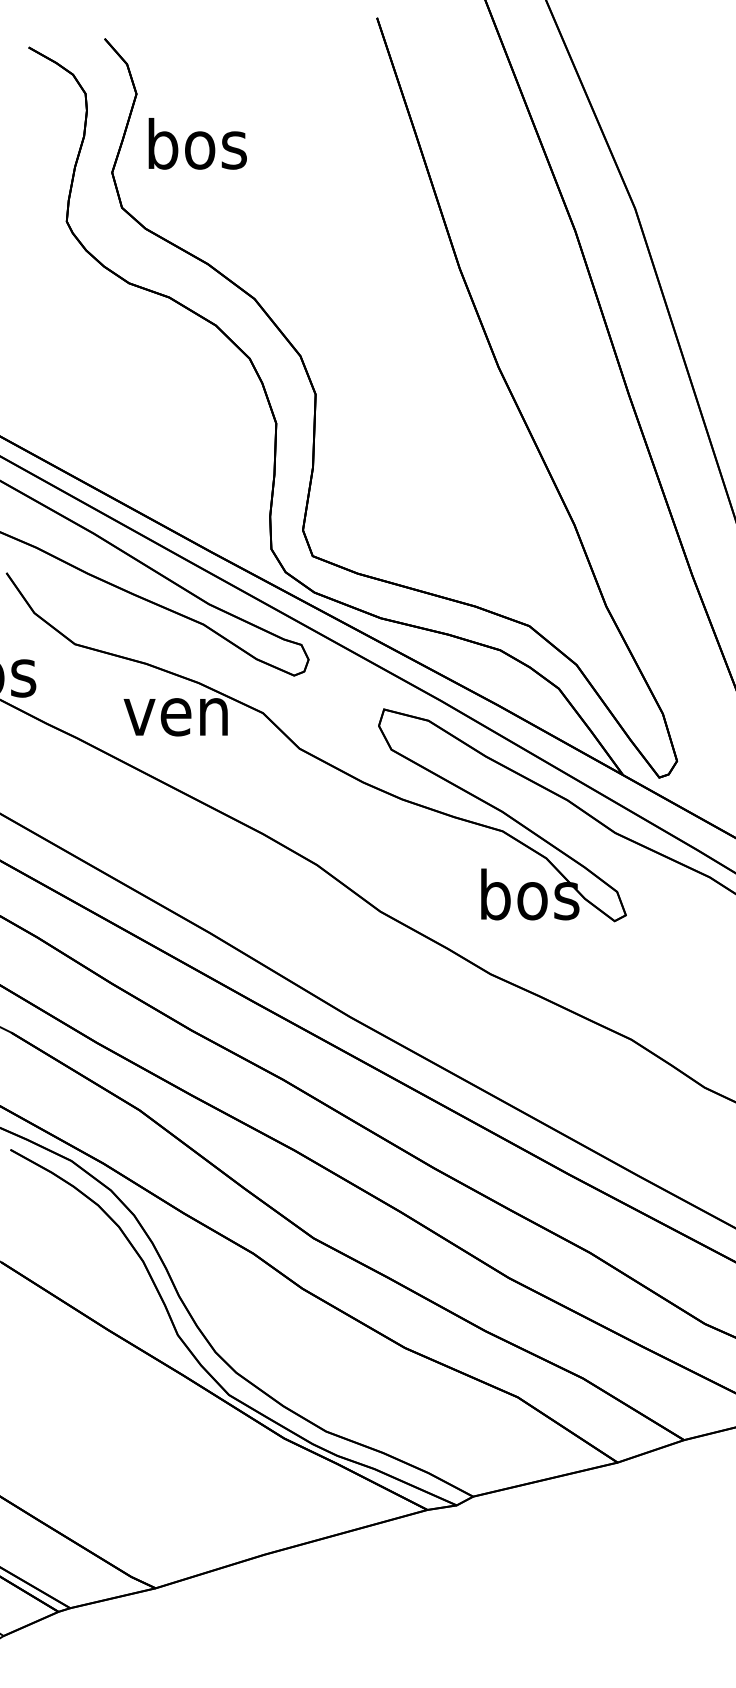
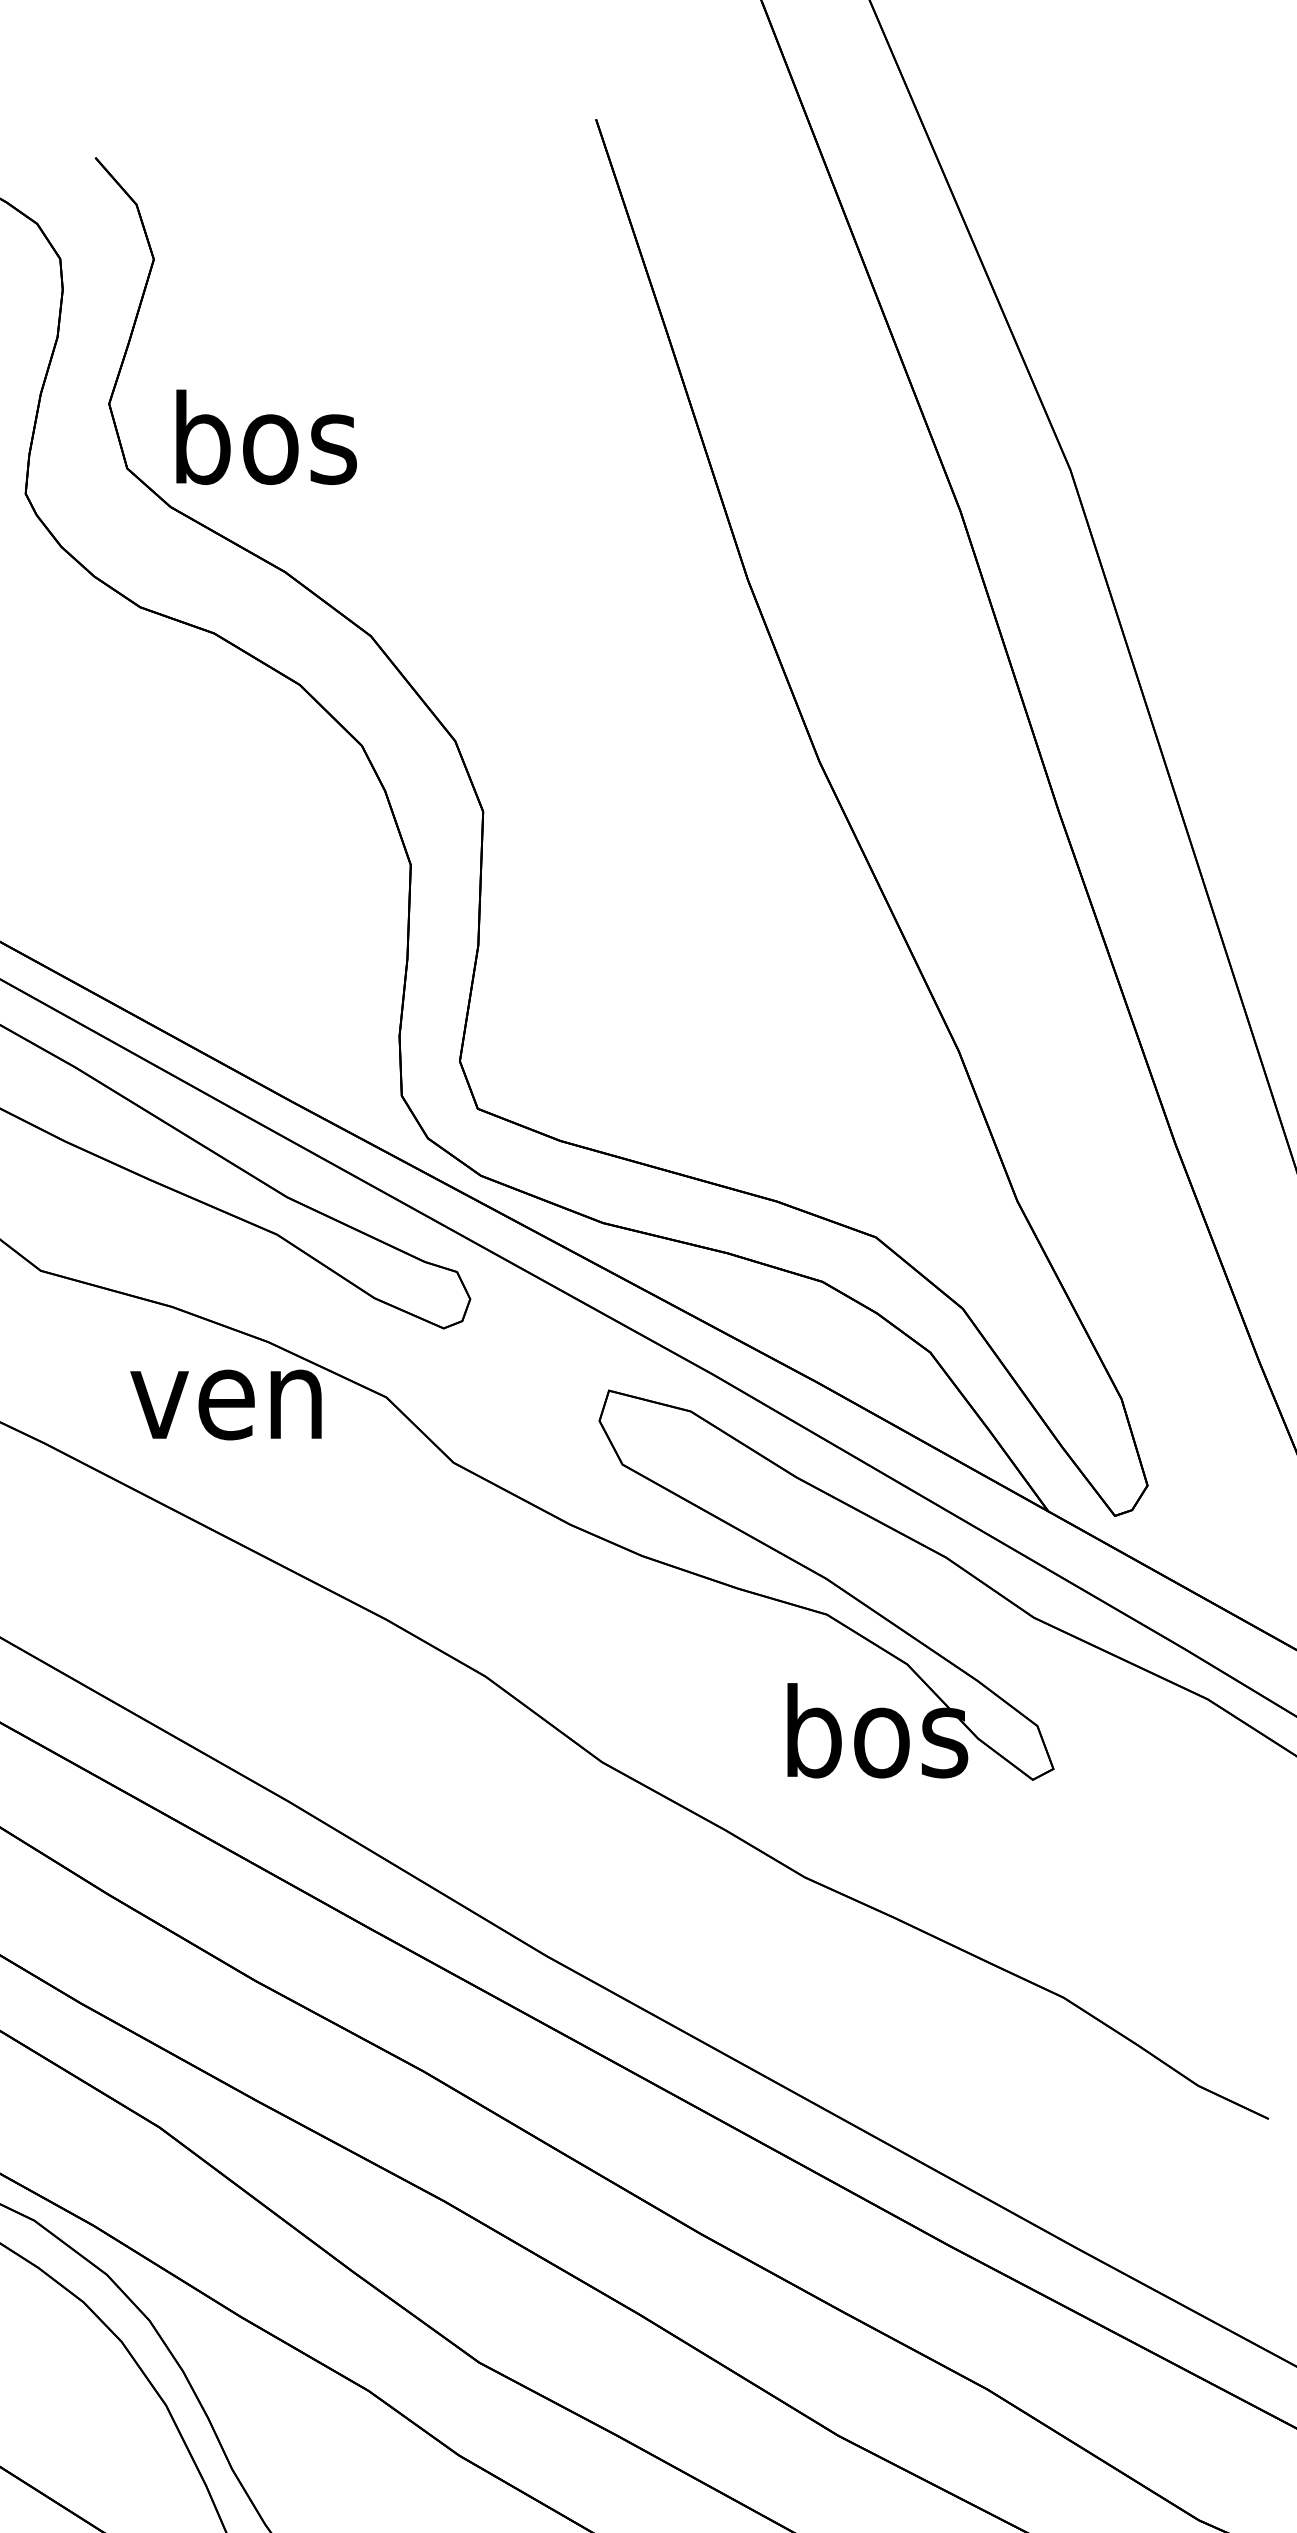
text: (197, 143) -> (265, 436), moved

